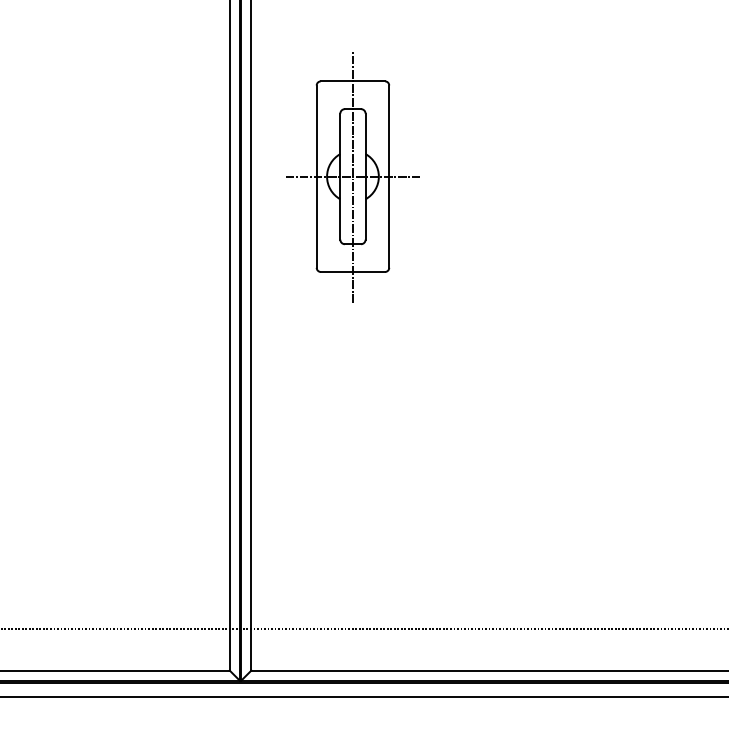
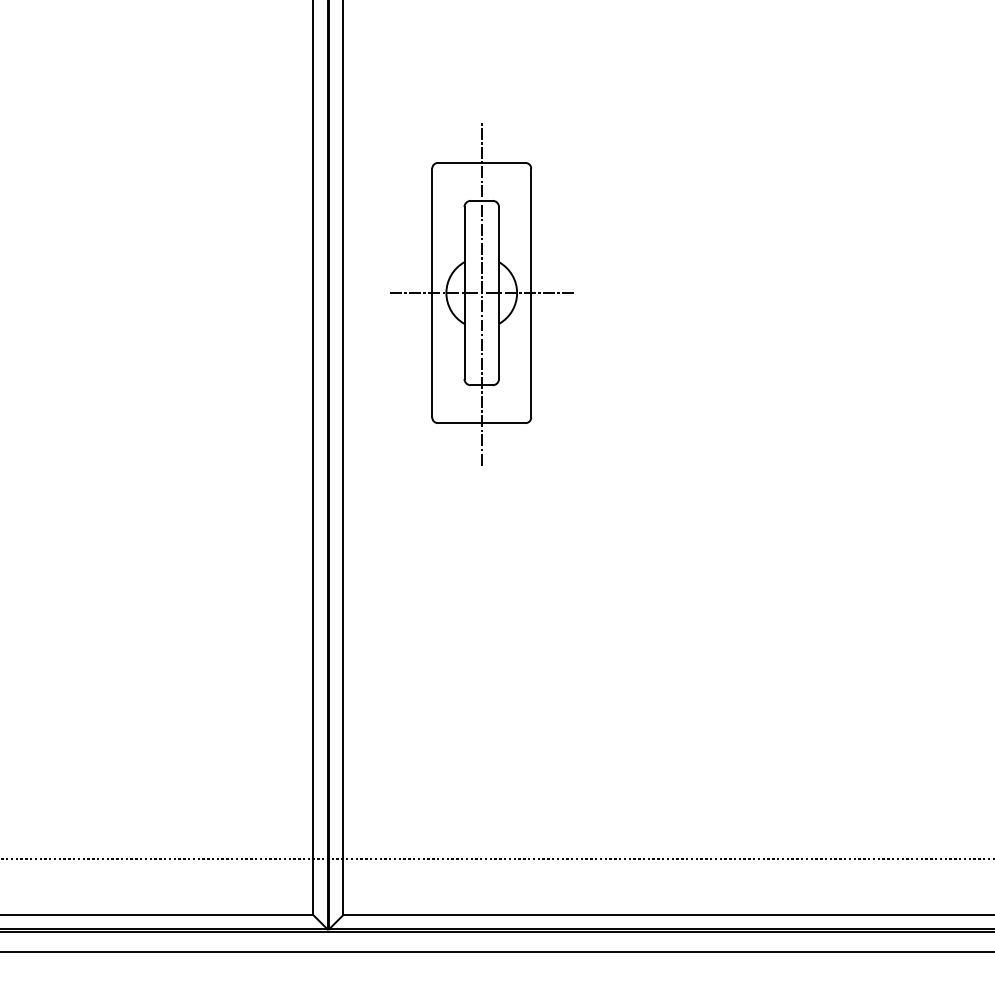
part: (352, 177) -> (481, 294), moved

